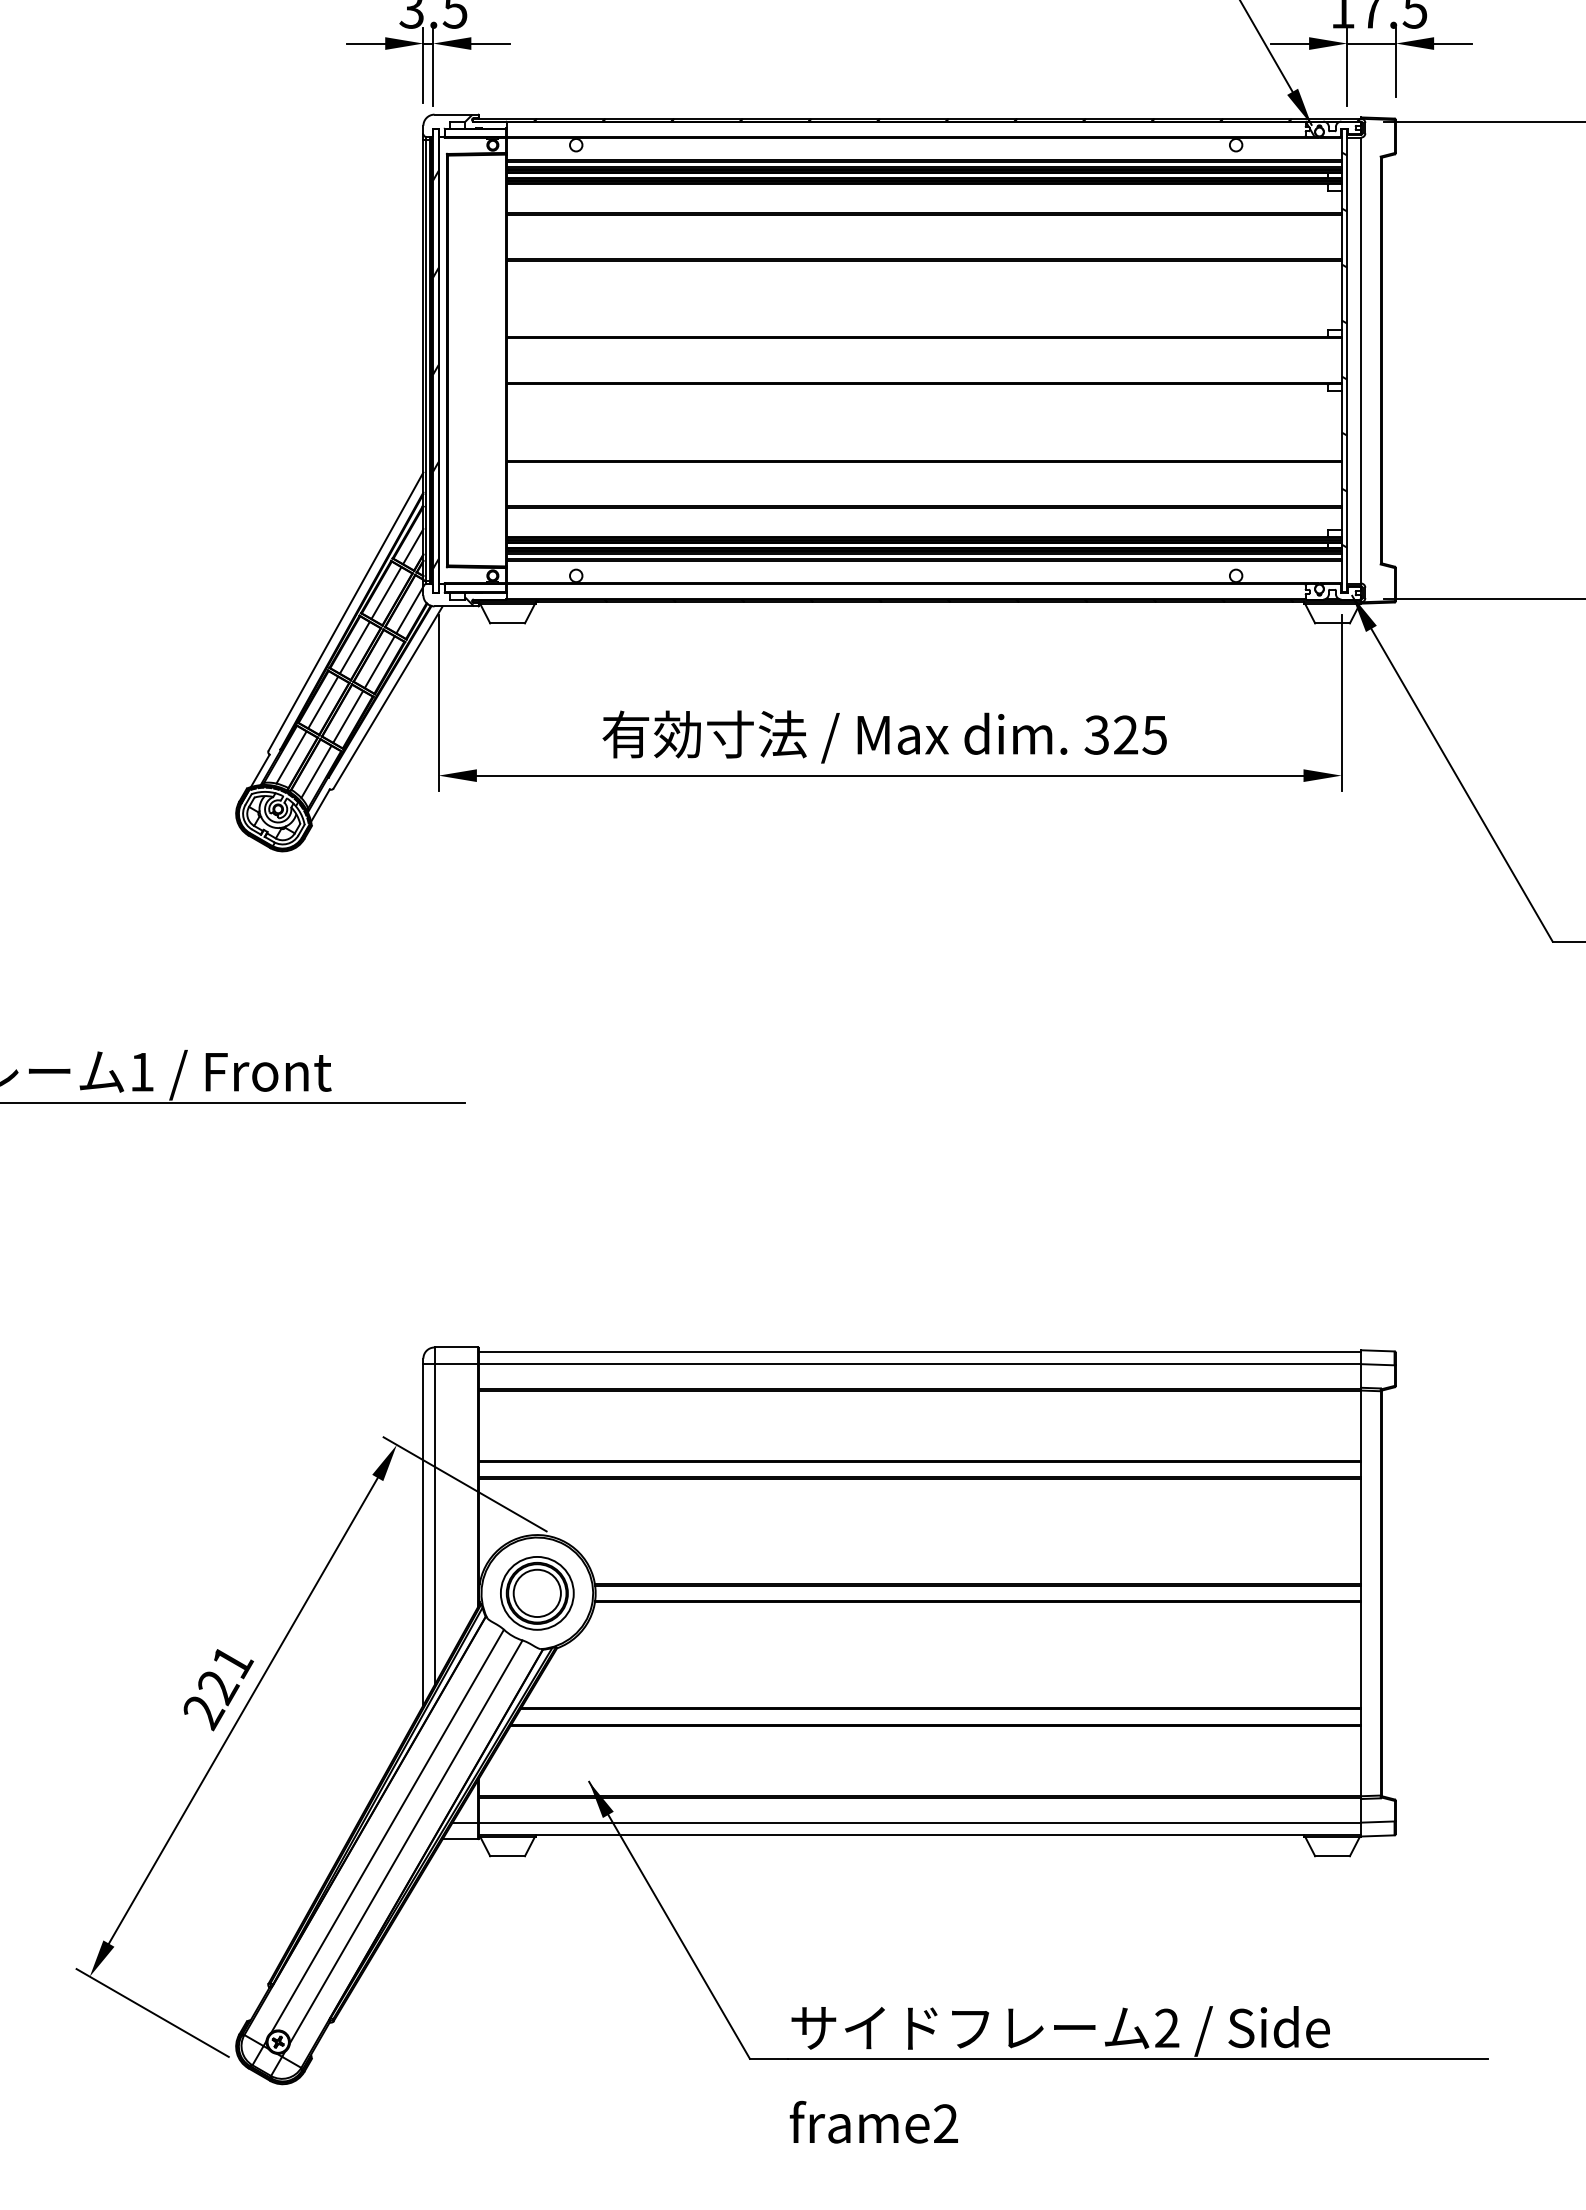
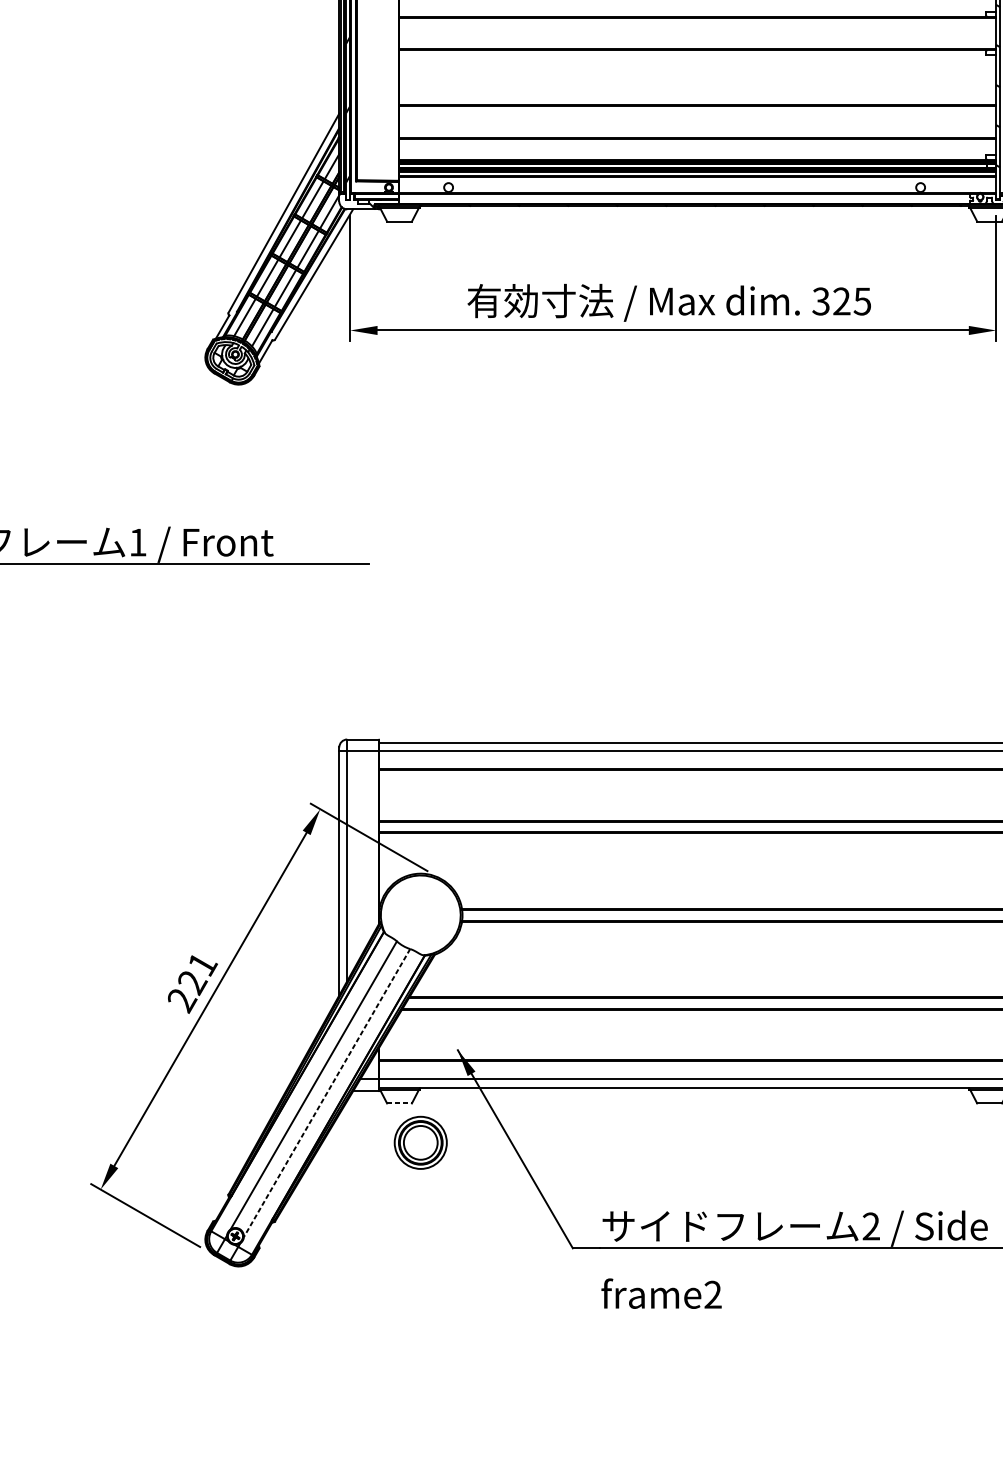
part: (537, 1593) -> (420, 1142), moved
line: (406, 1841) -> (327, 1092), solid -> dashed
line: (508, 1856) -> (400, 1103), solid -> dashed

